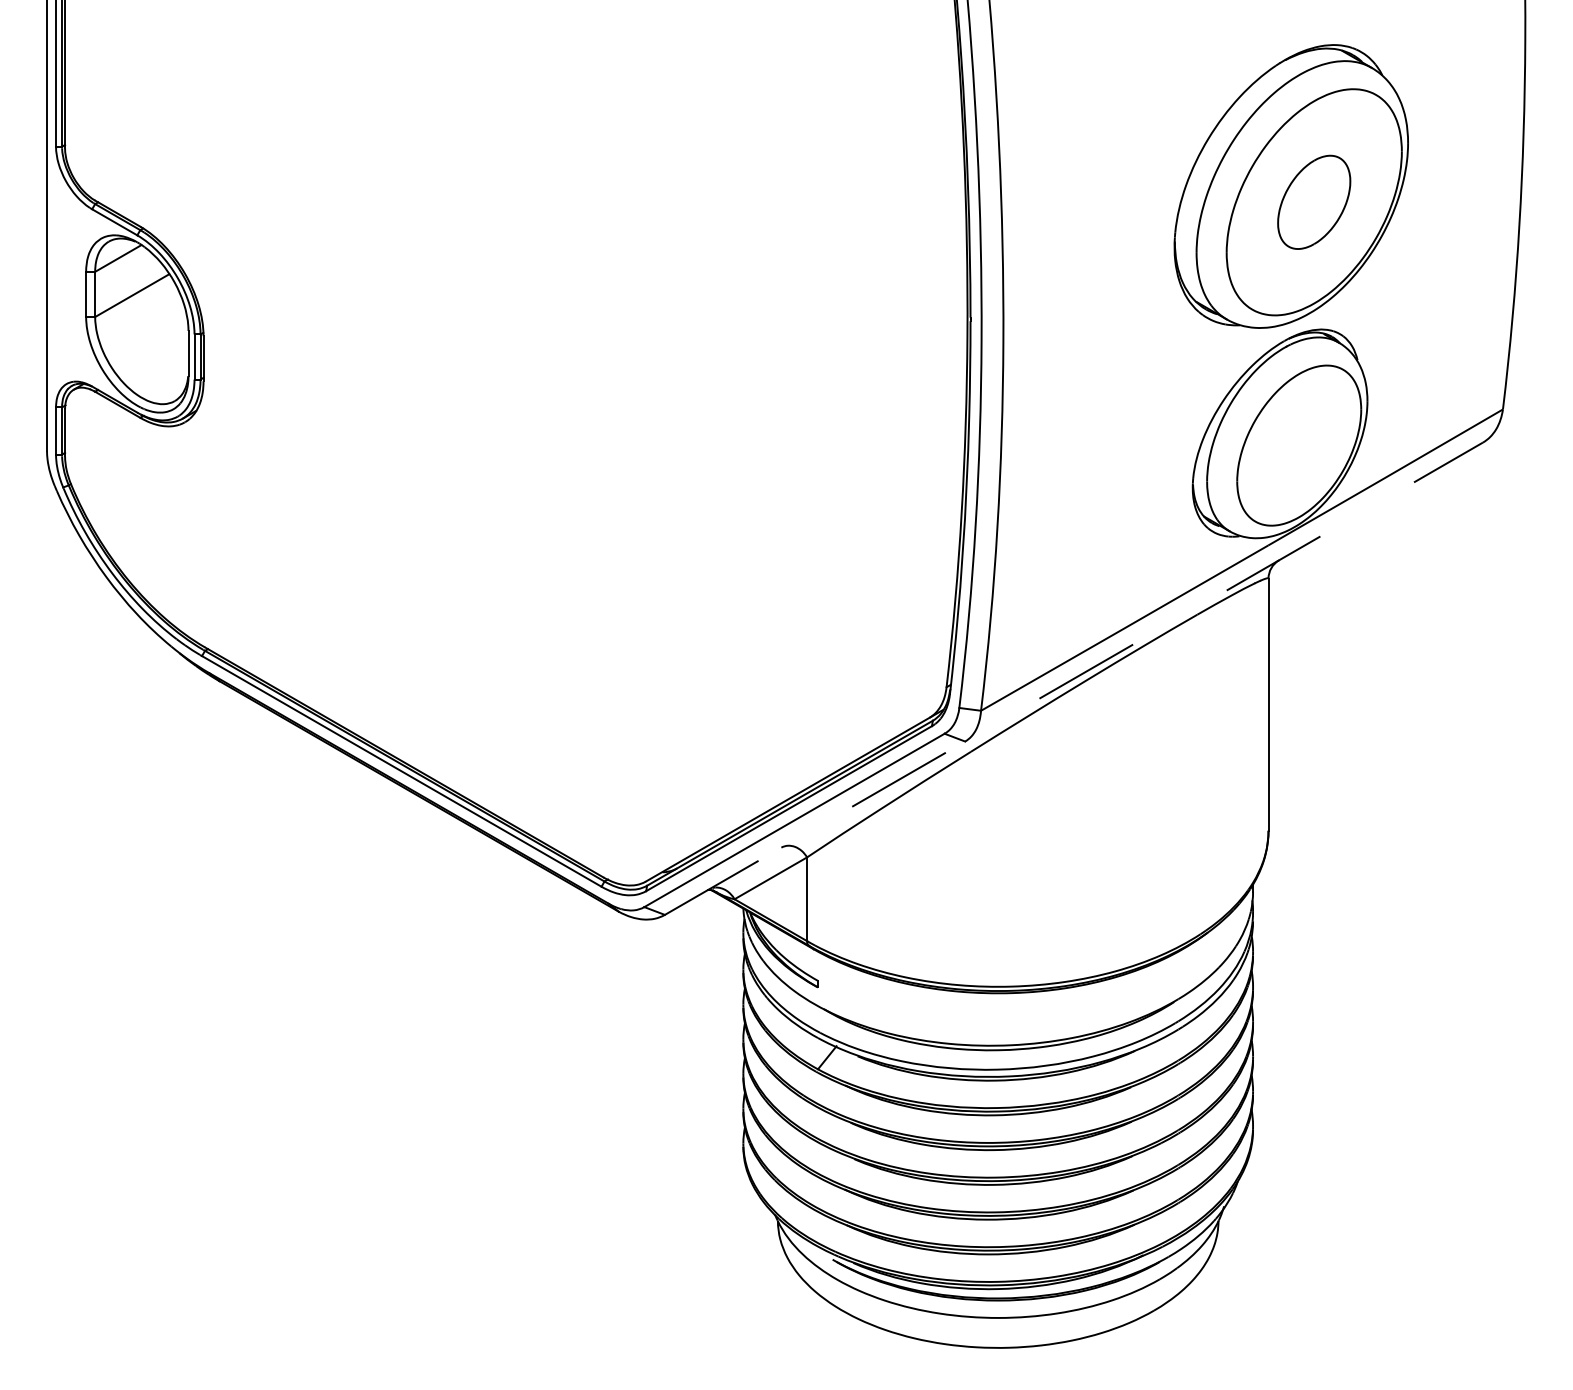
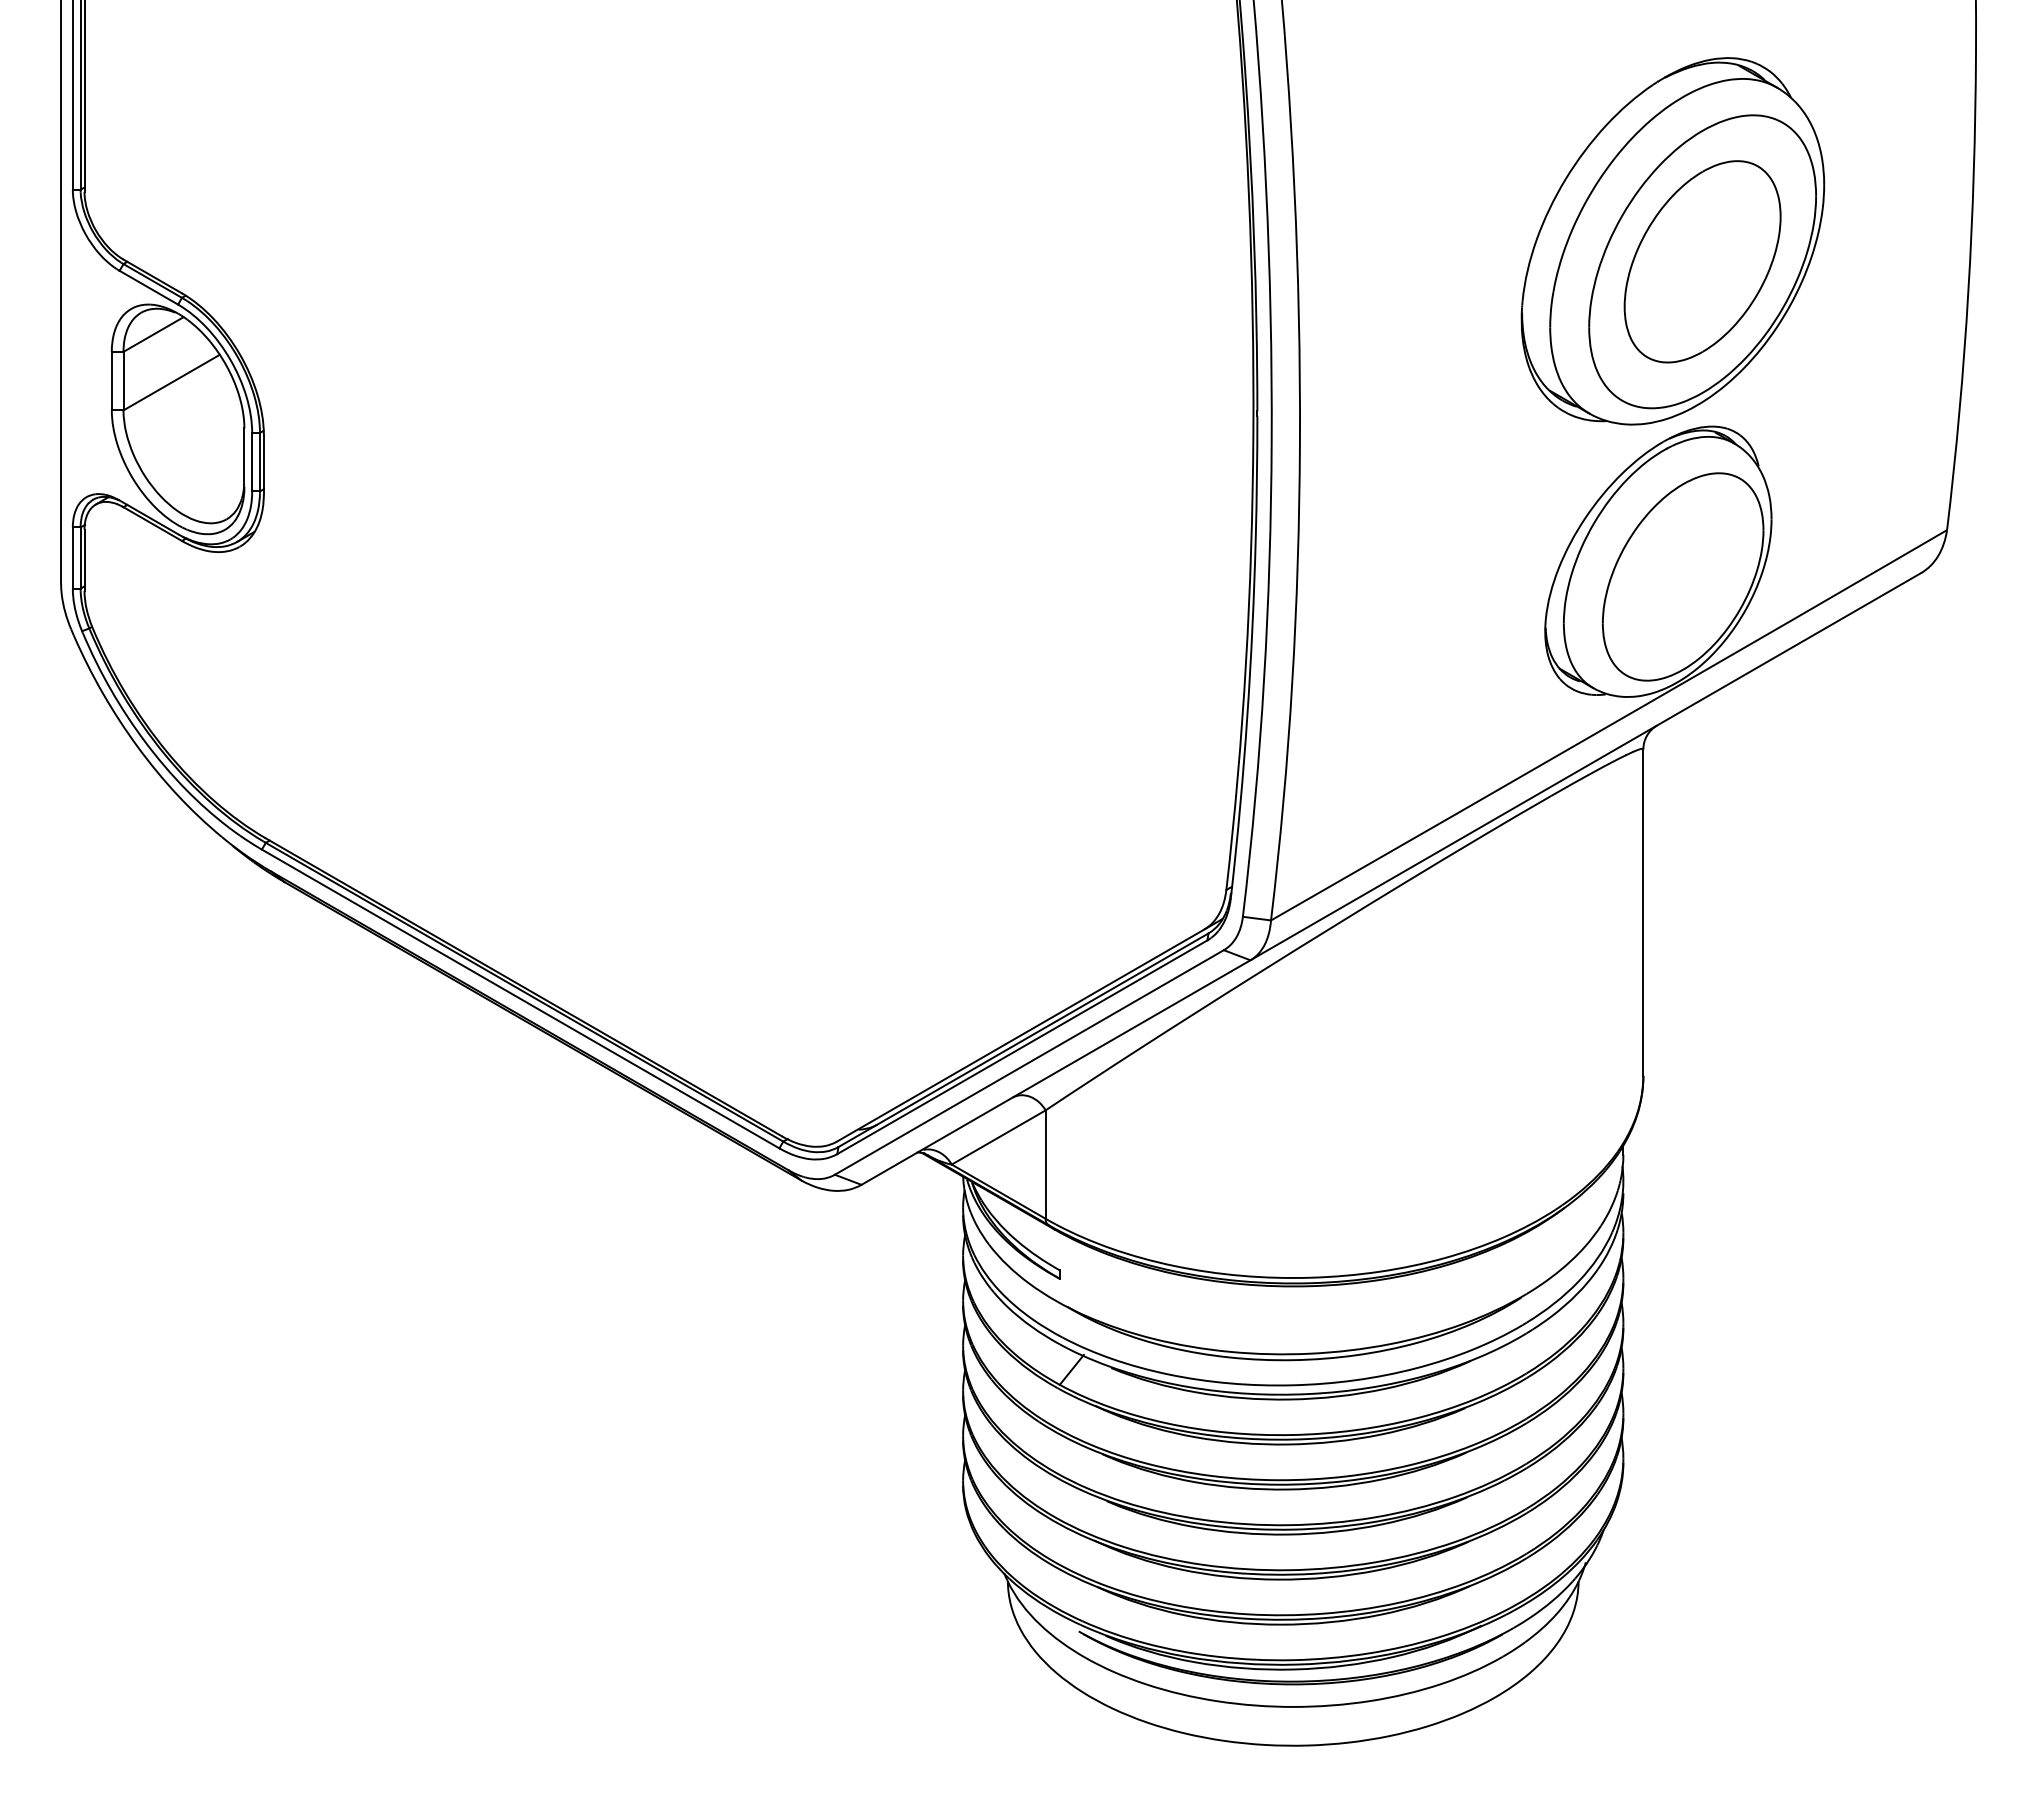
part: (1314, 202) -> (1702, 261), size x1.67
line: (1074, 678) -> (1391, 878), dashed -> solid

